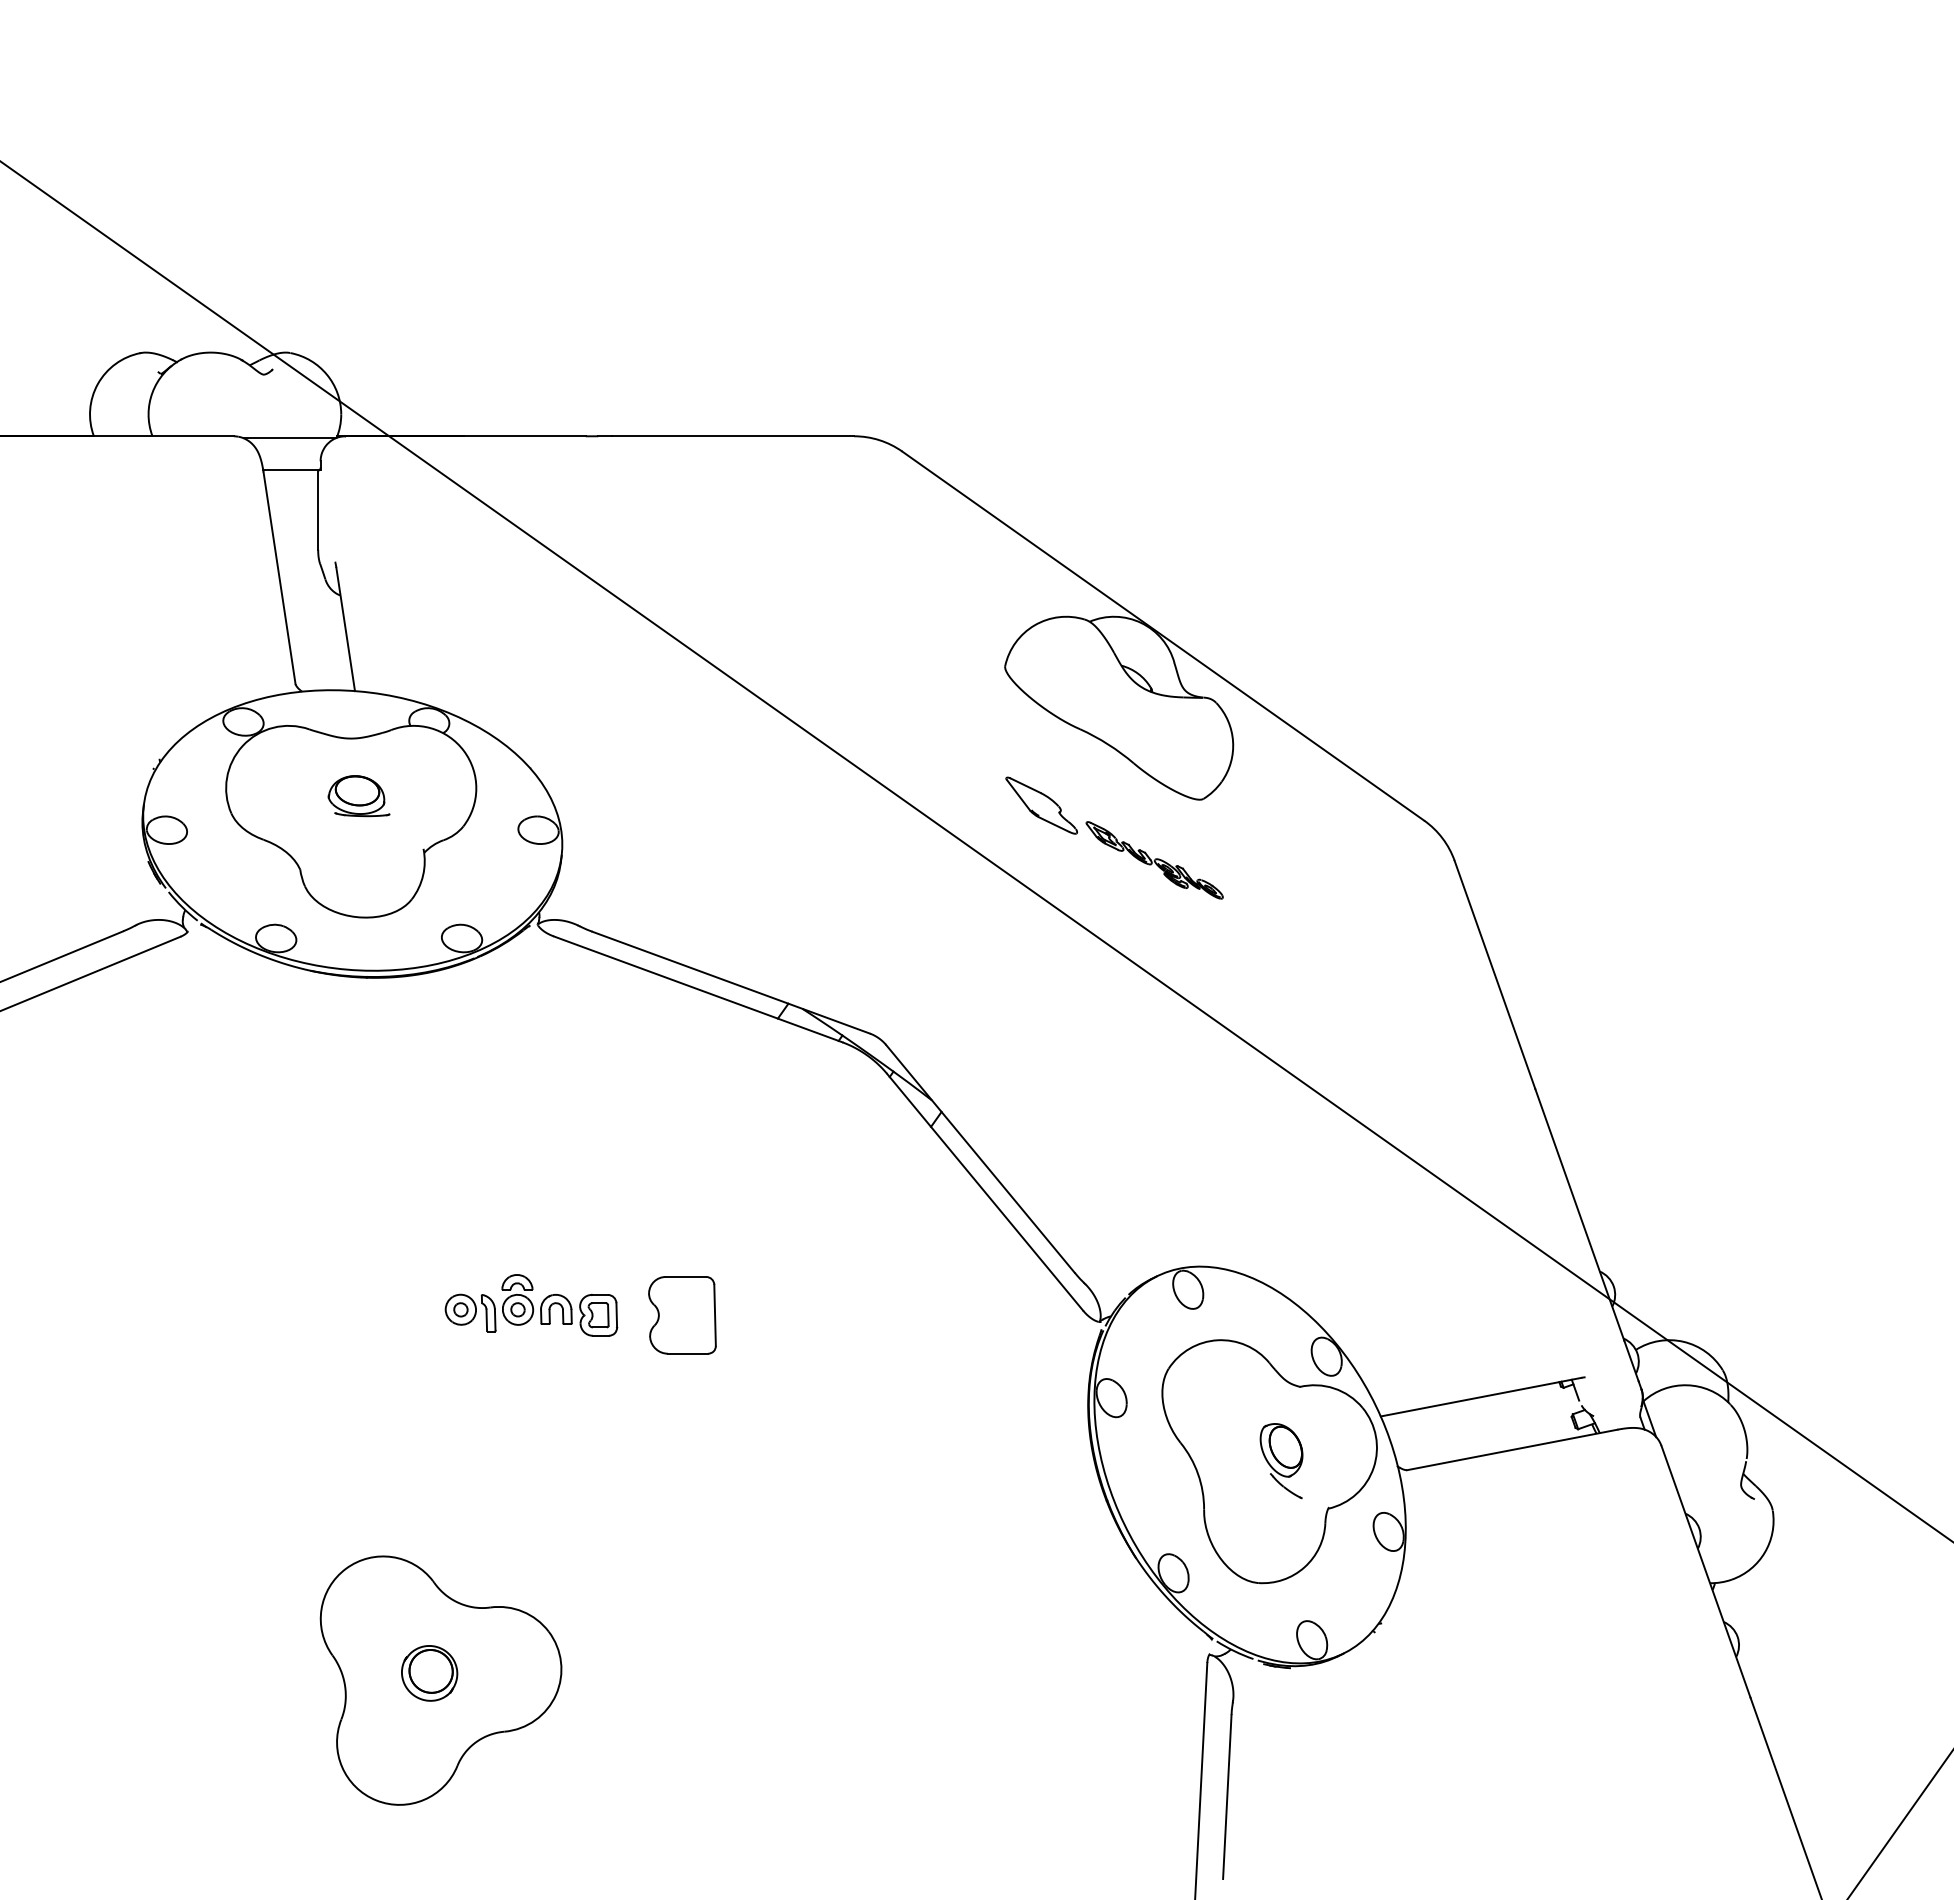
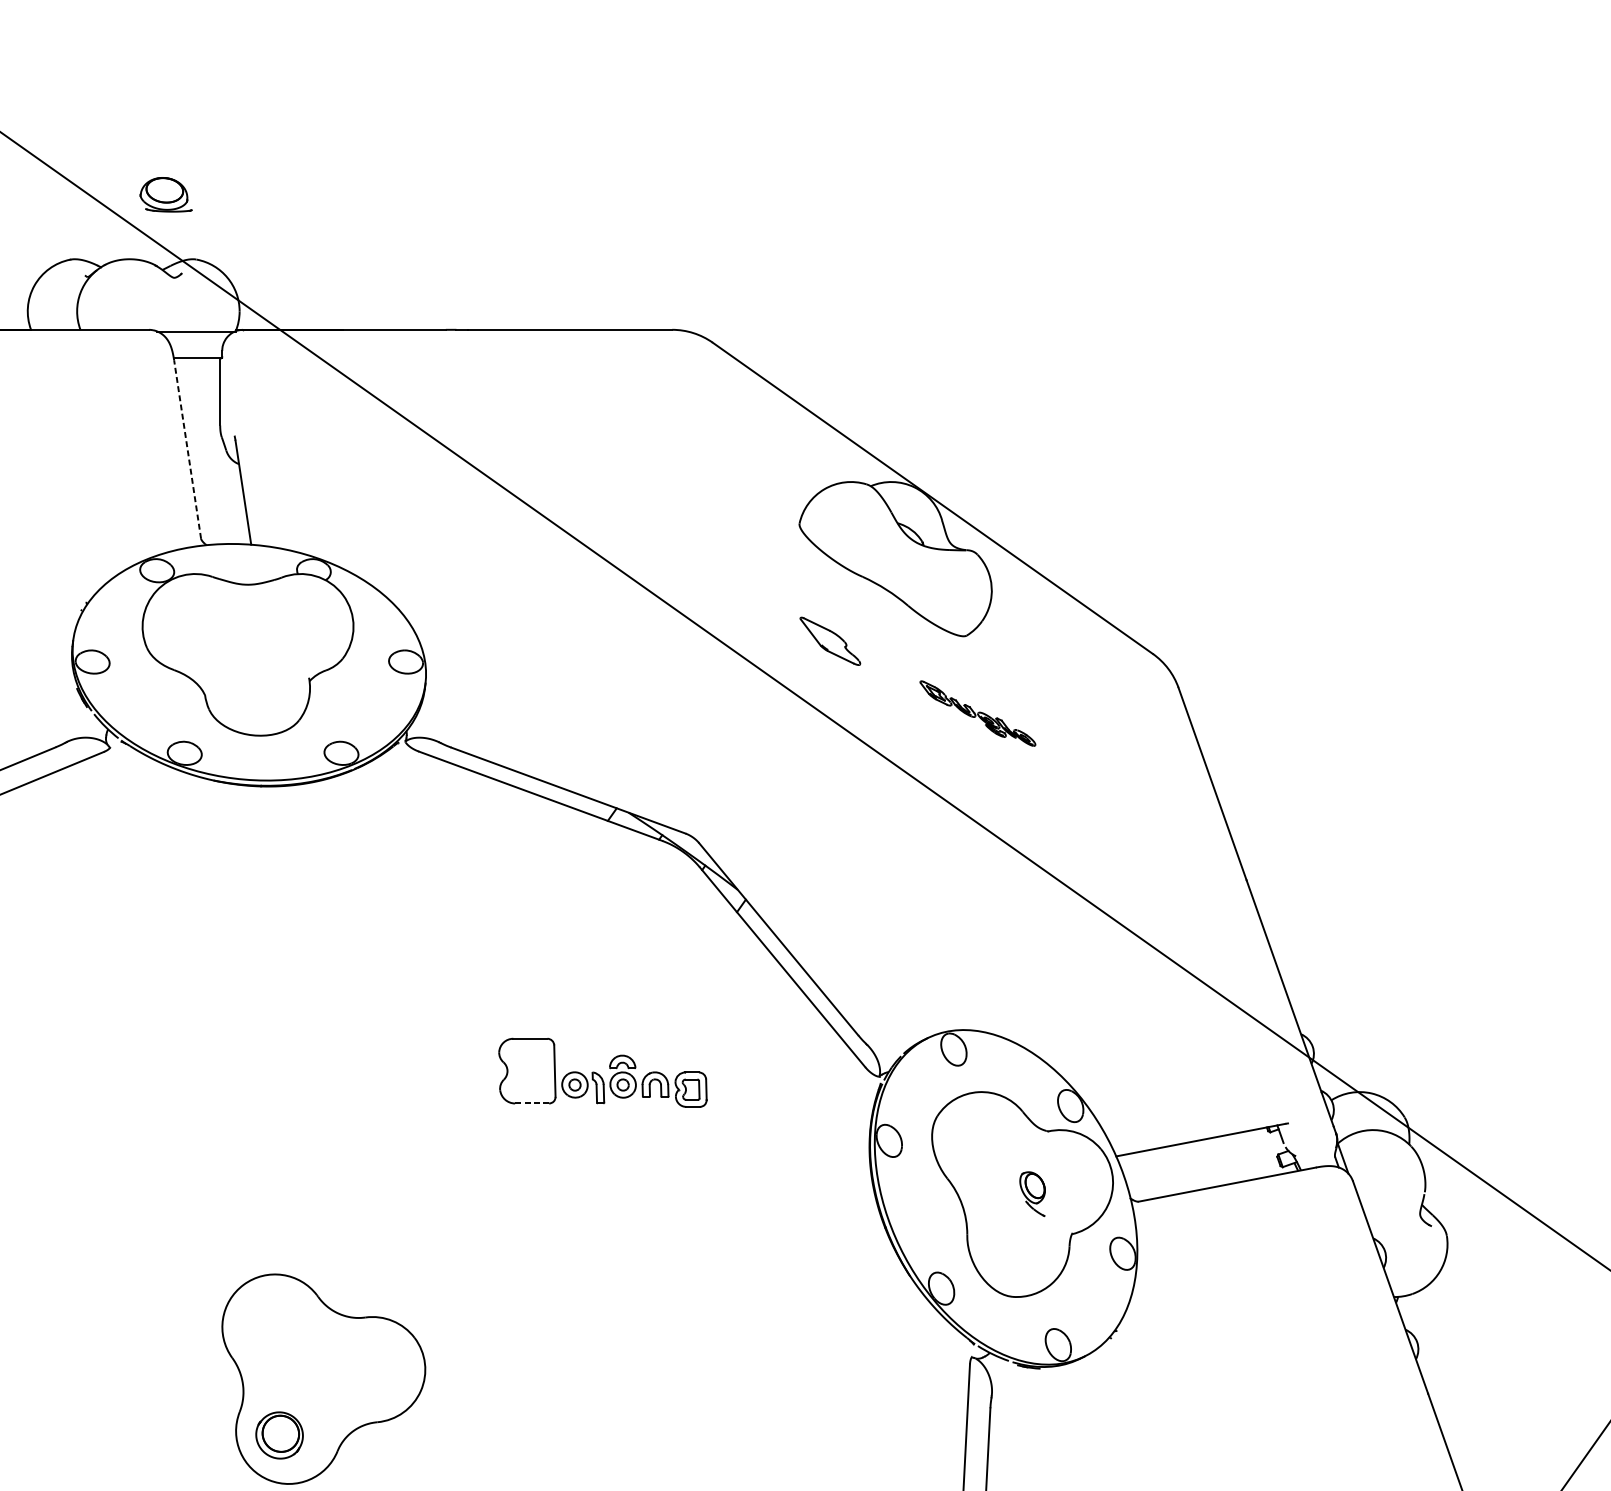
line: (279, 577) -> (187, 448), solid -> dashed
part: (358, 796) -> (165, 195), moved
part: (1154, 860) -> (977, 713), moved
part: (531, 1305) -> (634, 1081), moved
line: (687, 1353) -> (531, 1103), solid -> dashed
part: (1281, 1461) -> (1032, 1194), size x0.7
part: (429, 1673) -> (279, 1435), moved

